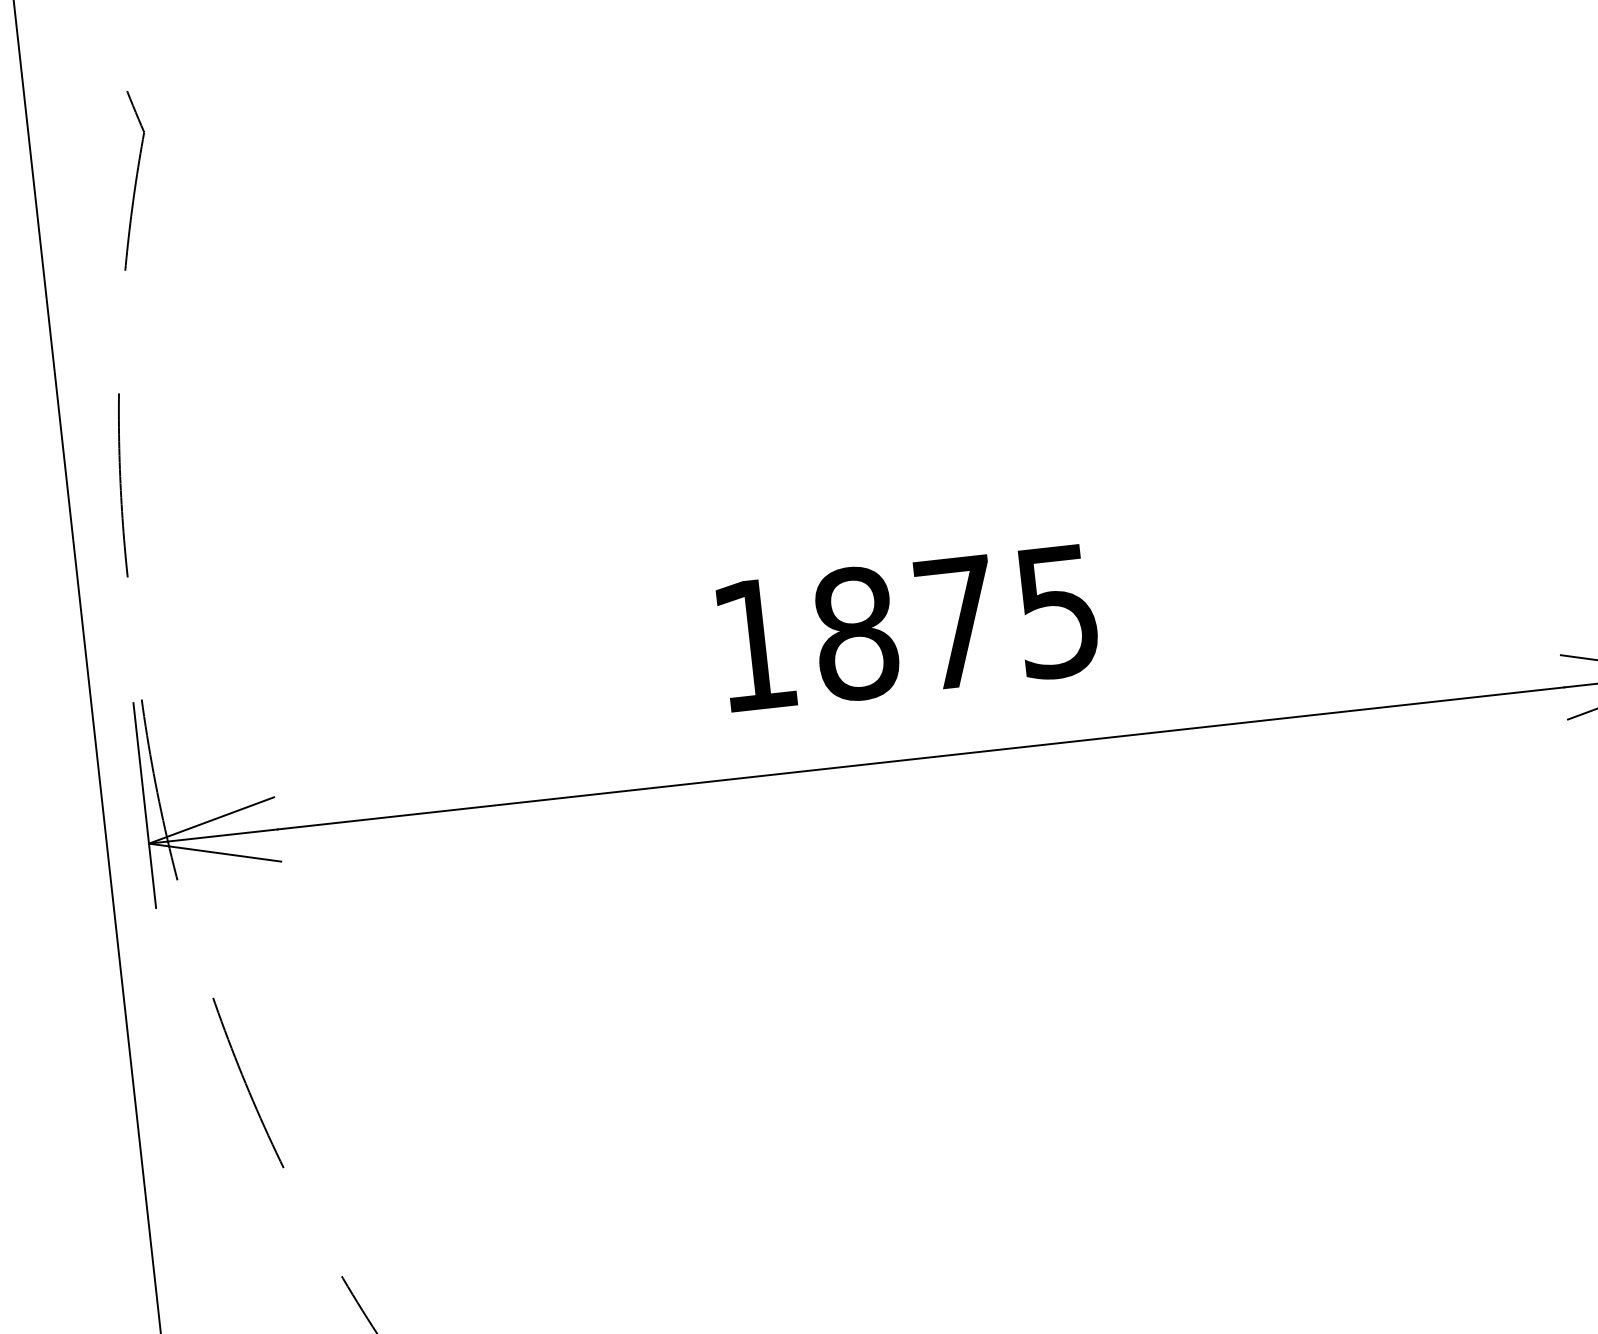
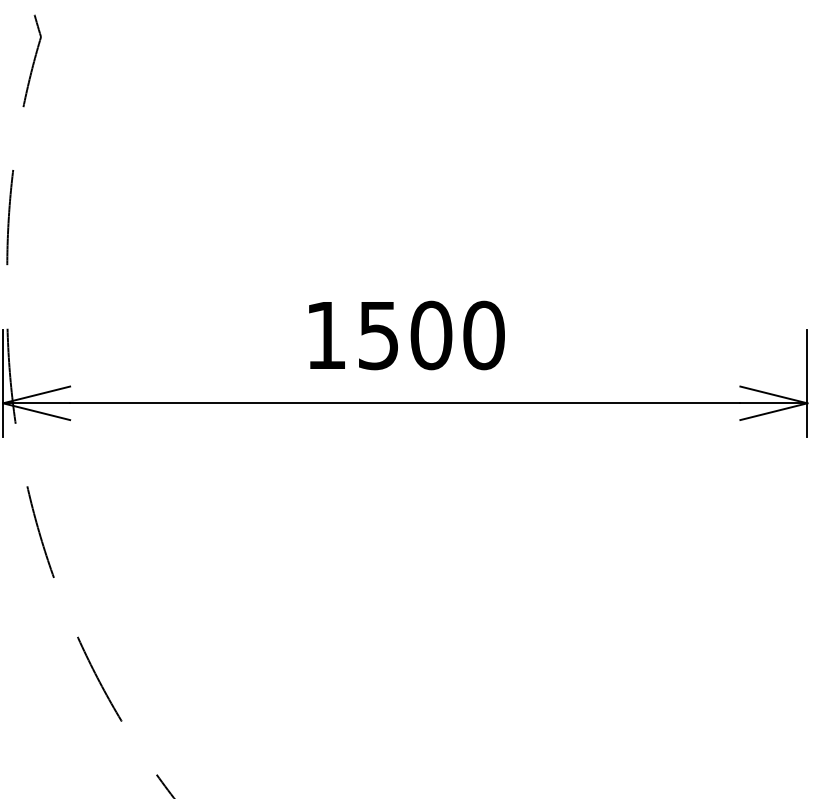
text: (957, 622) -> (431, 335), 1875 -> 1500

